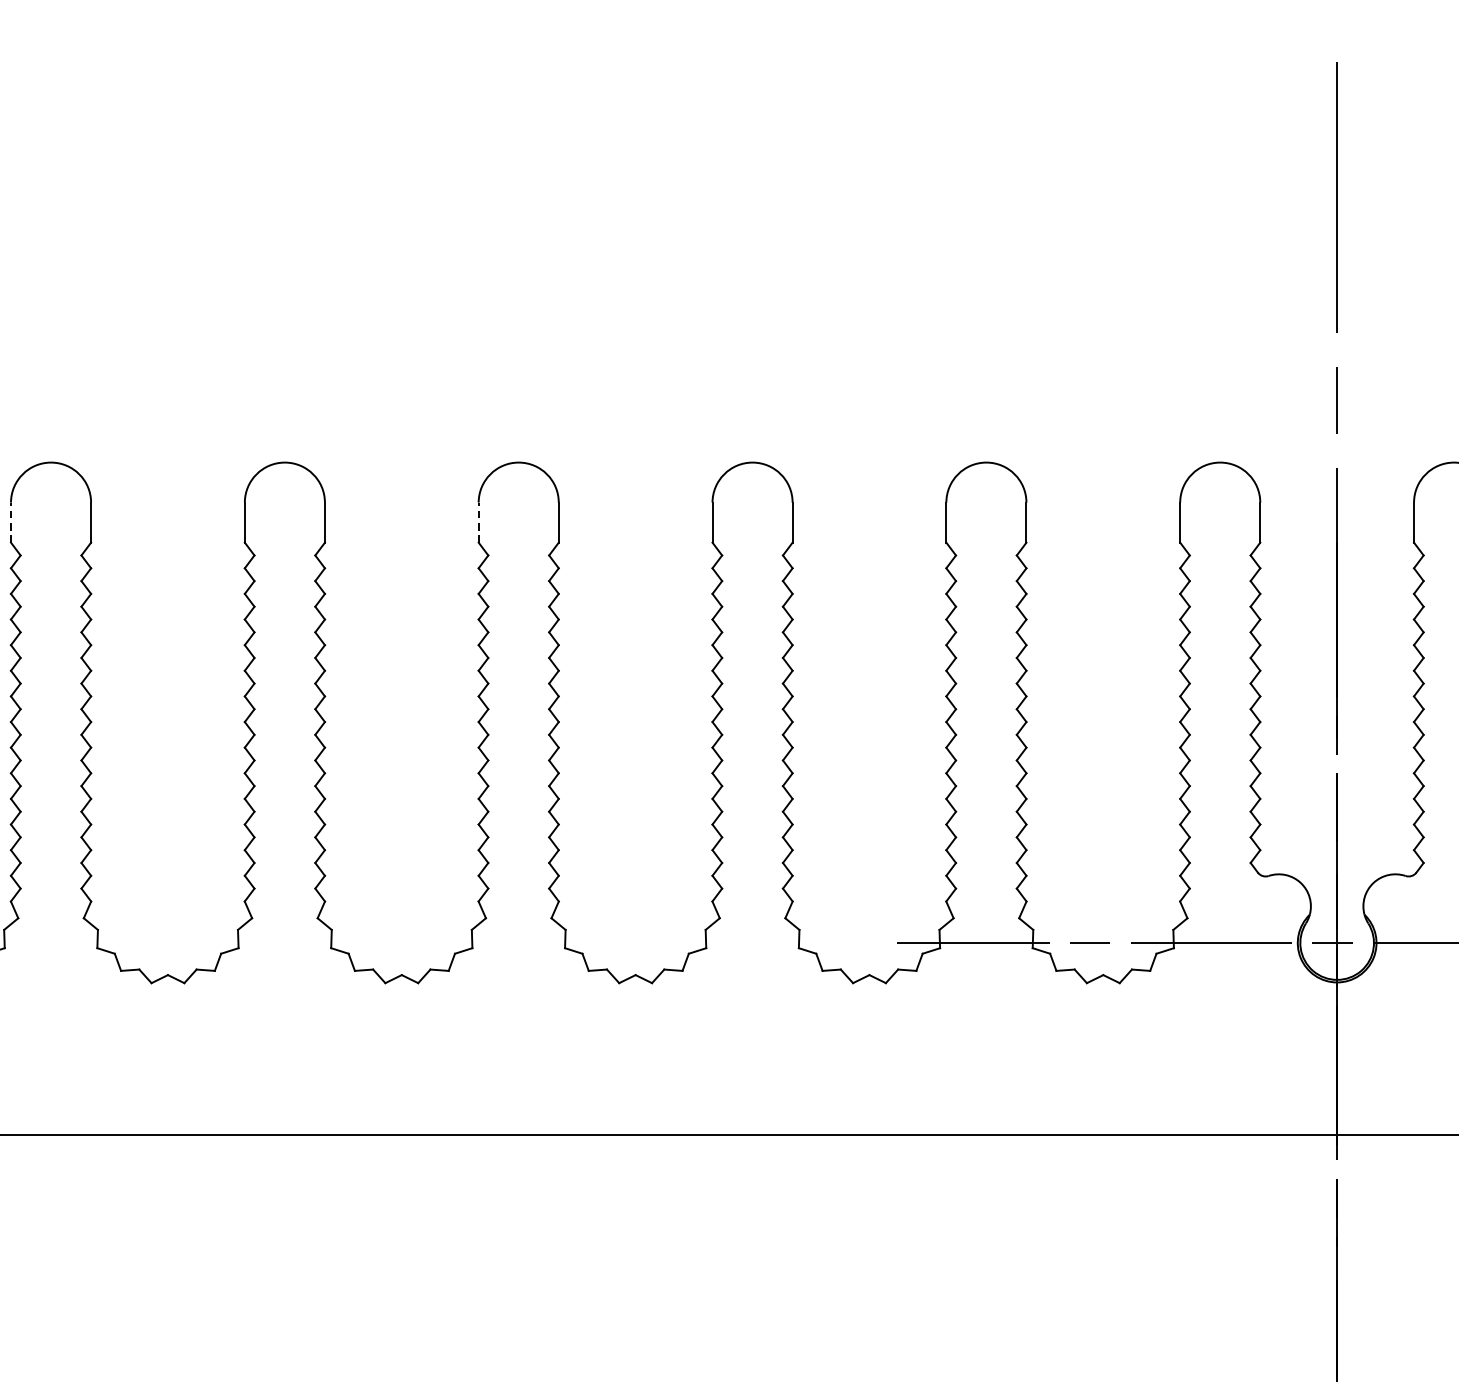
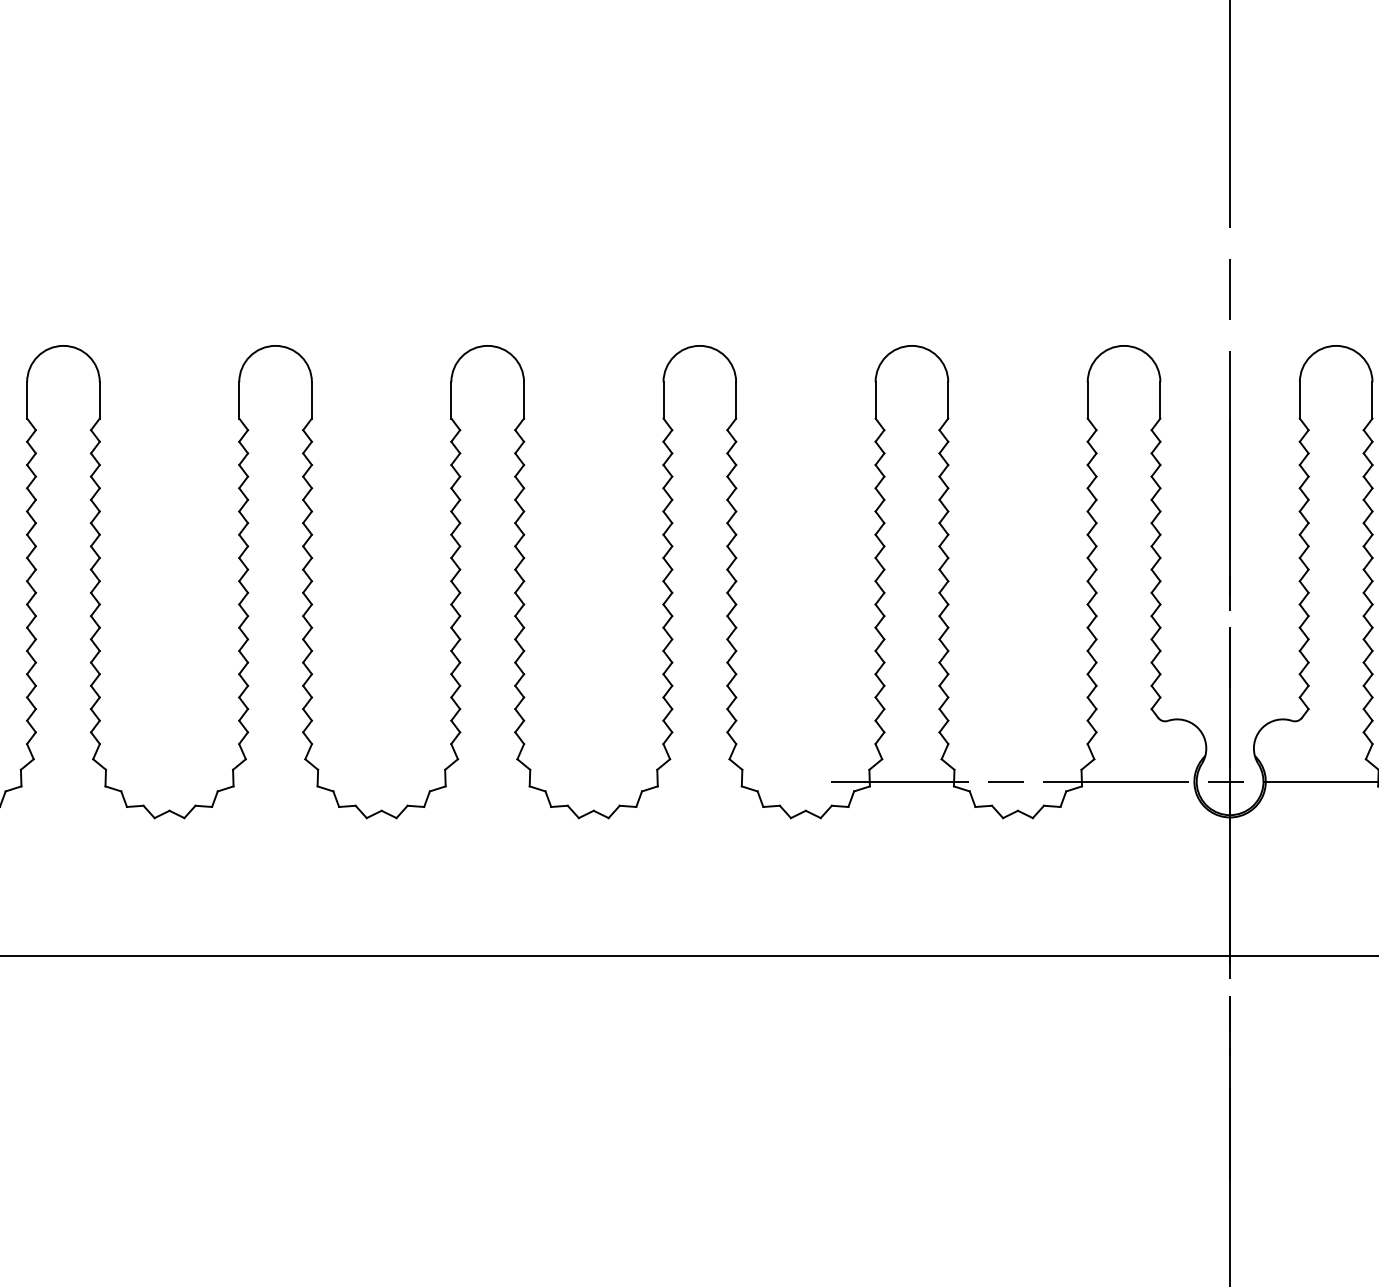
line: (11, 521) -> (27, 399), dashed -> solid
line: (478, 521) -> (451, 399), dashed -> solid

